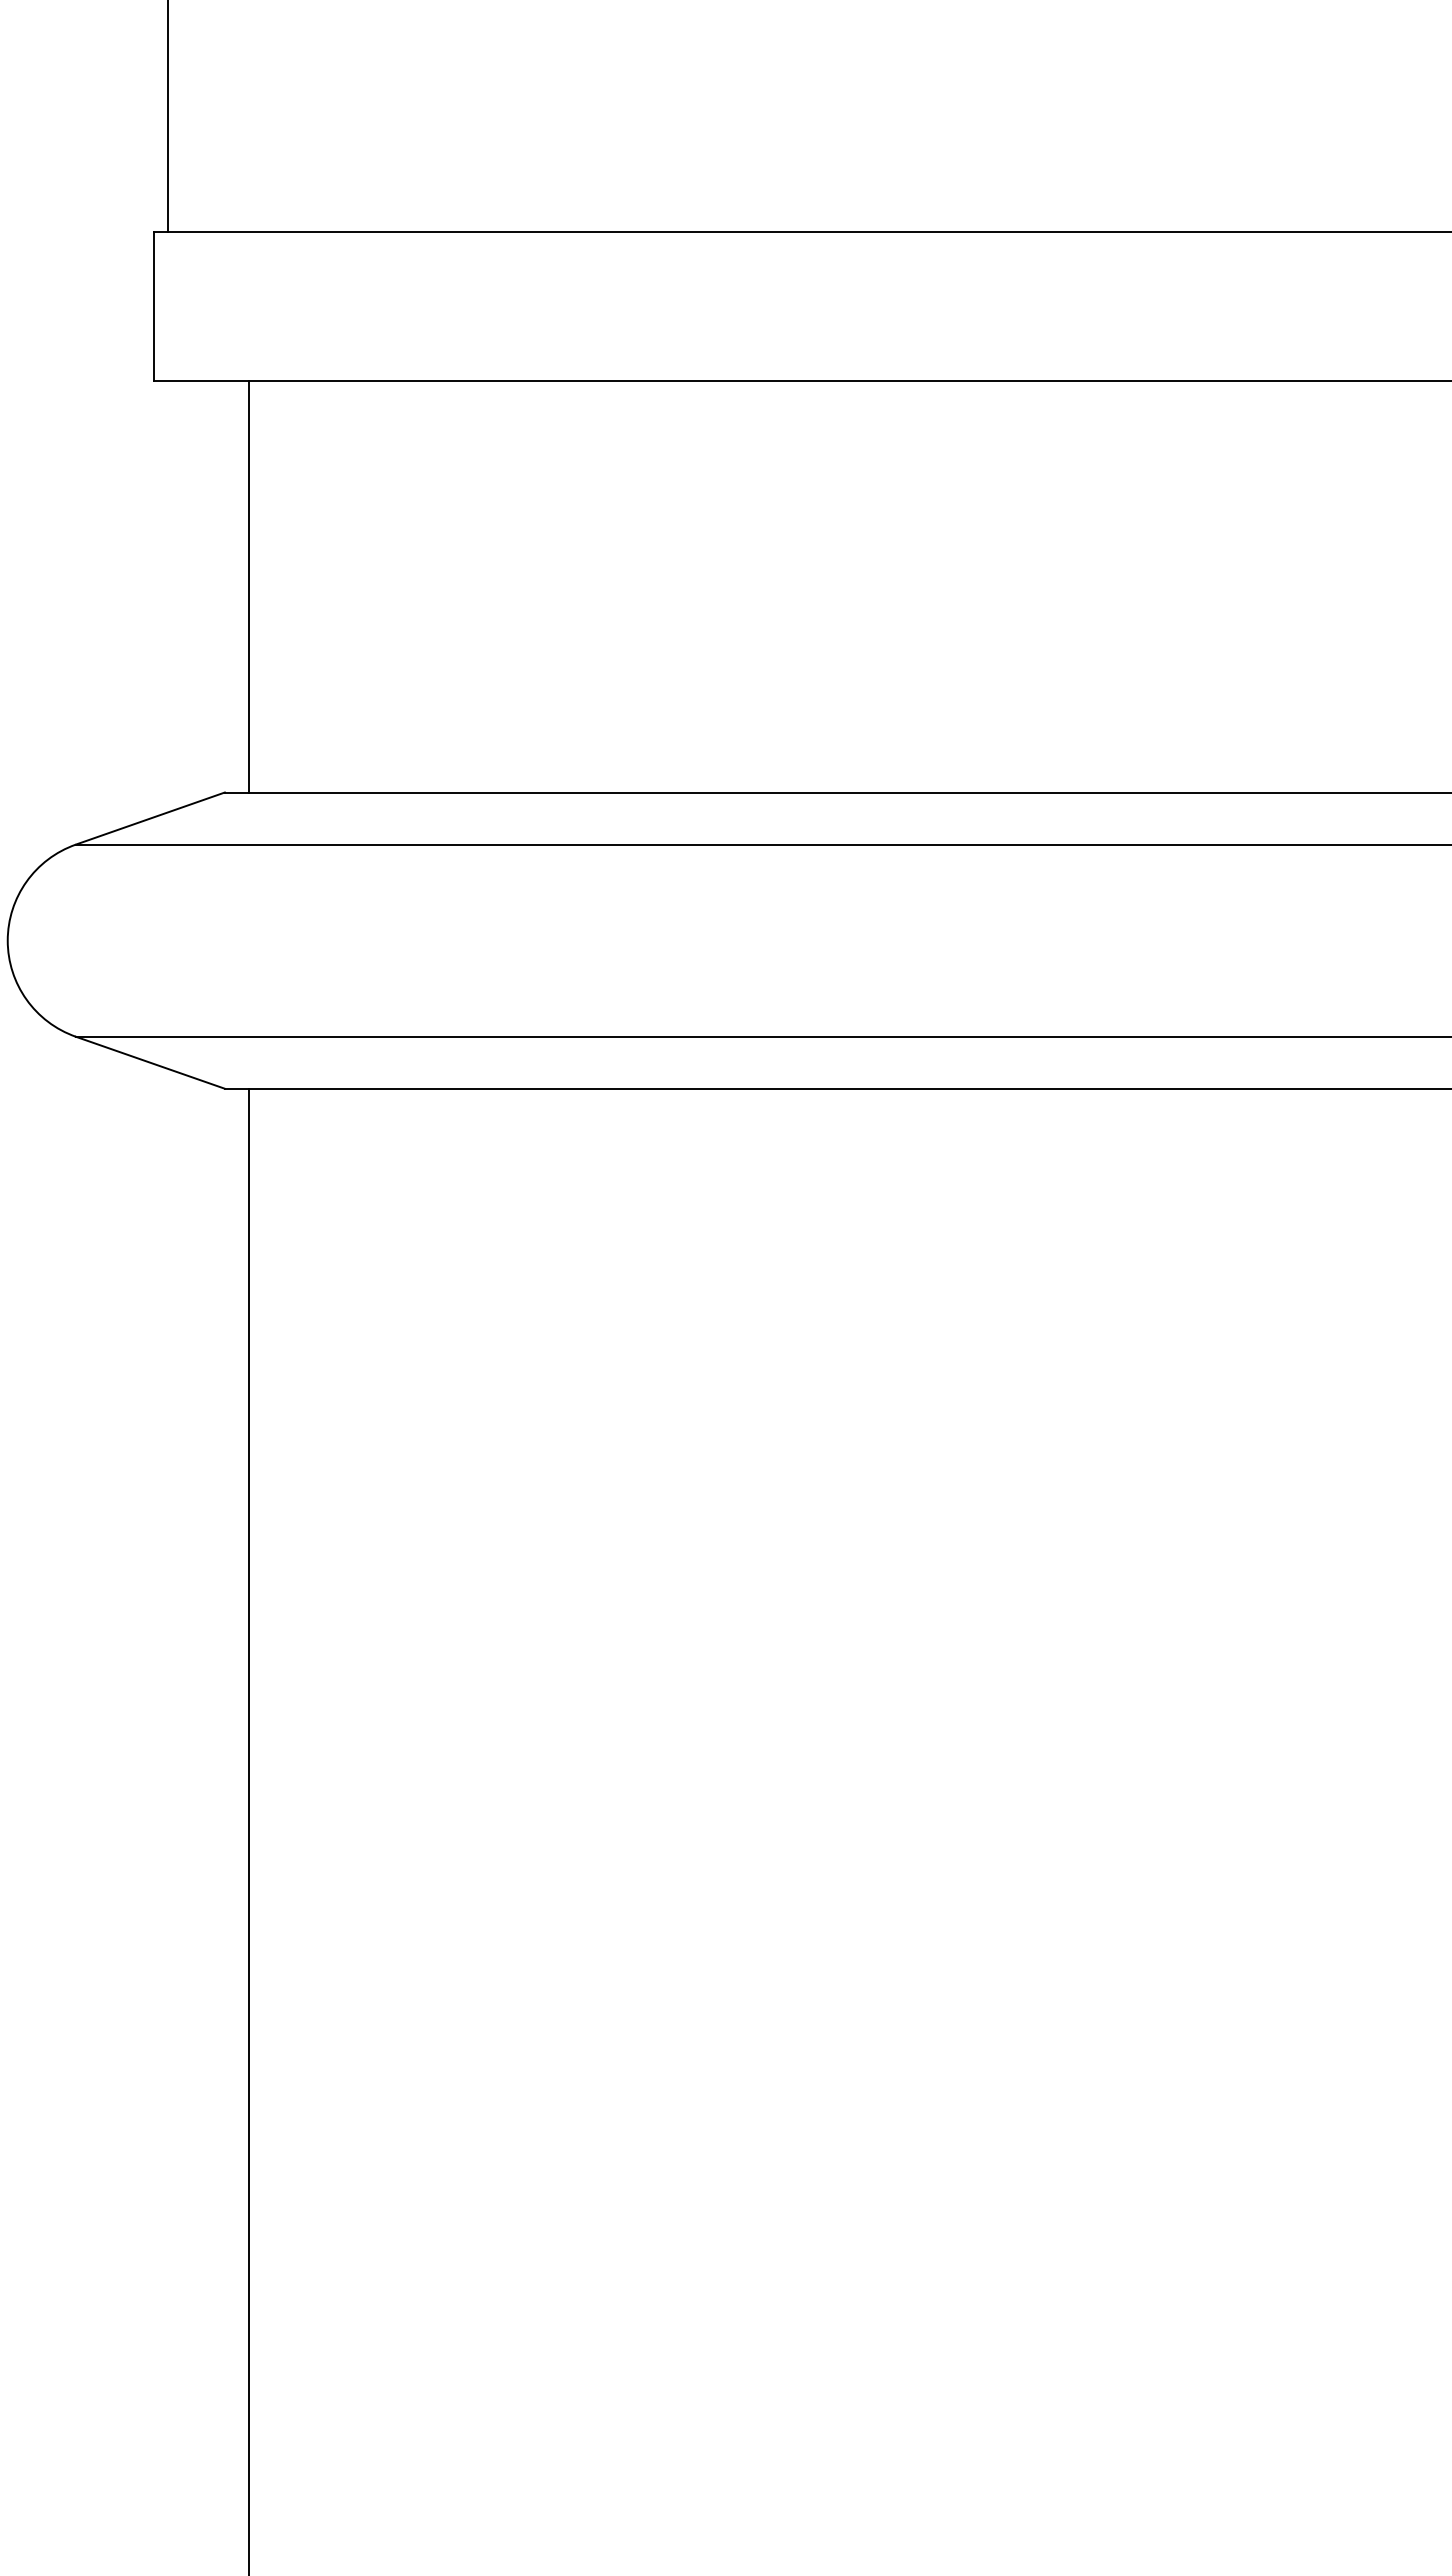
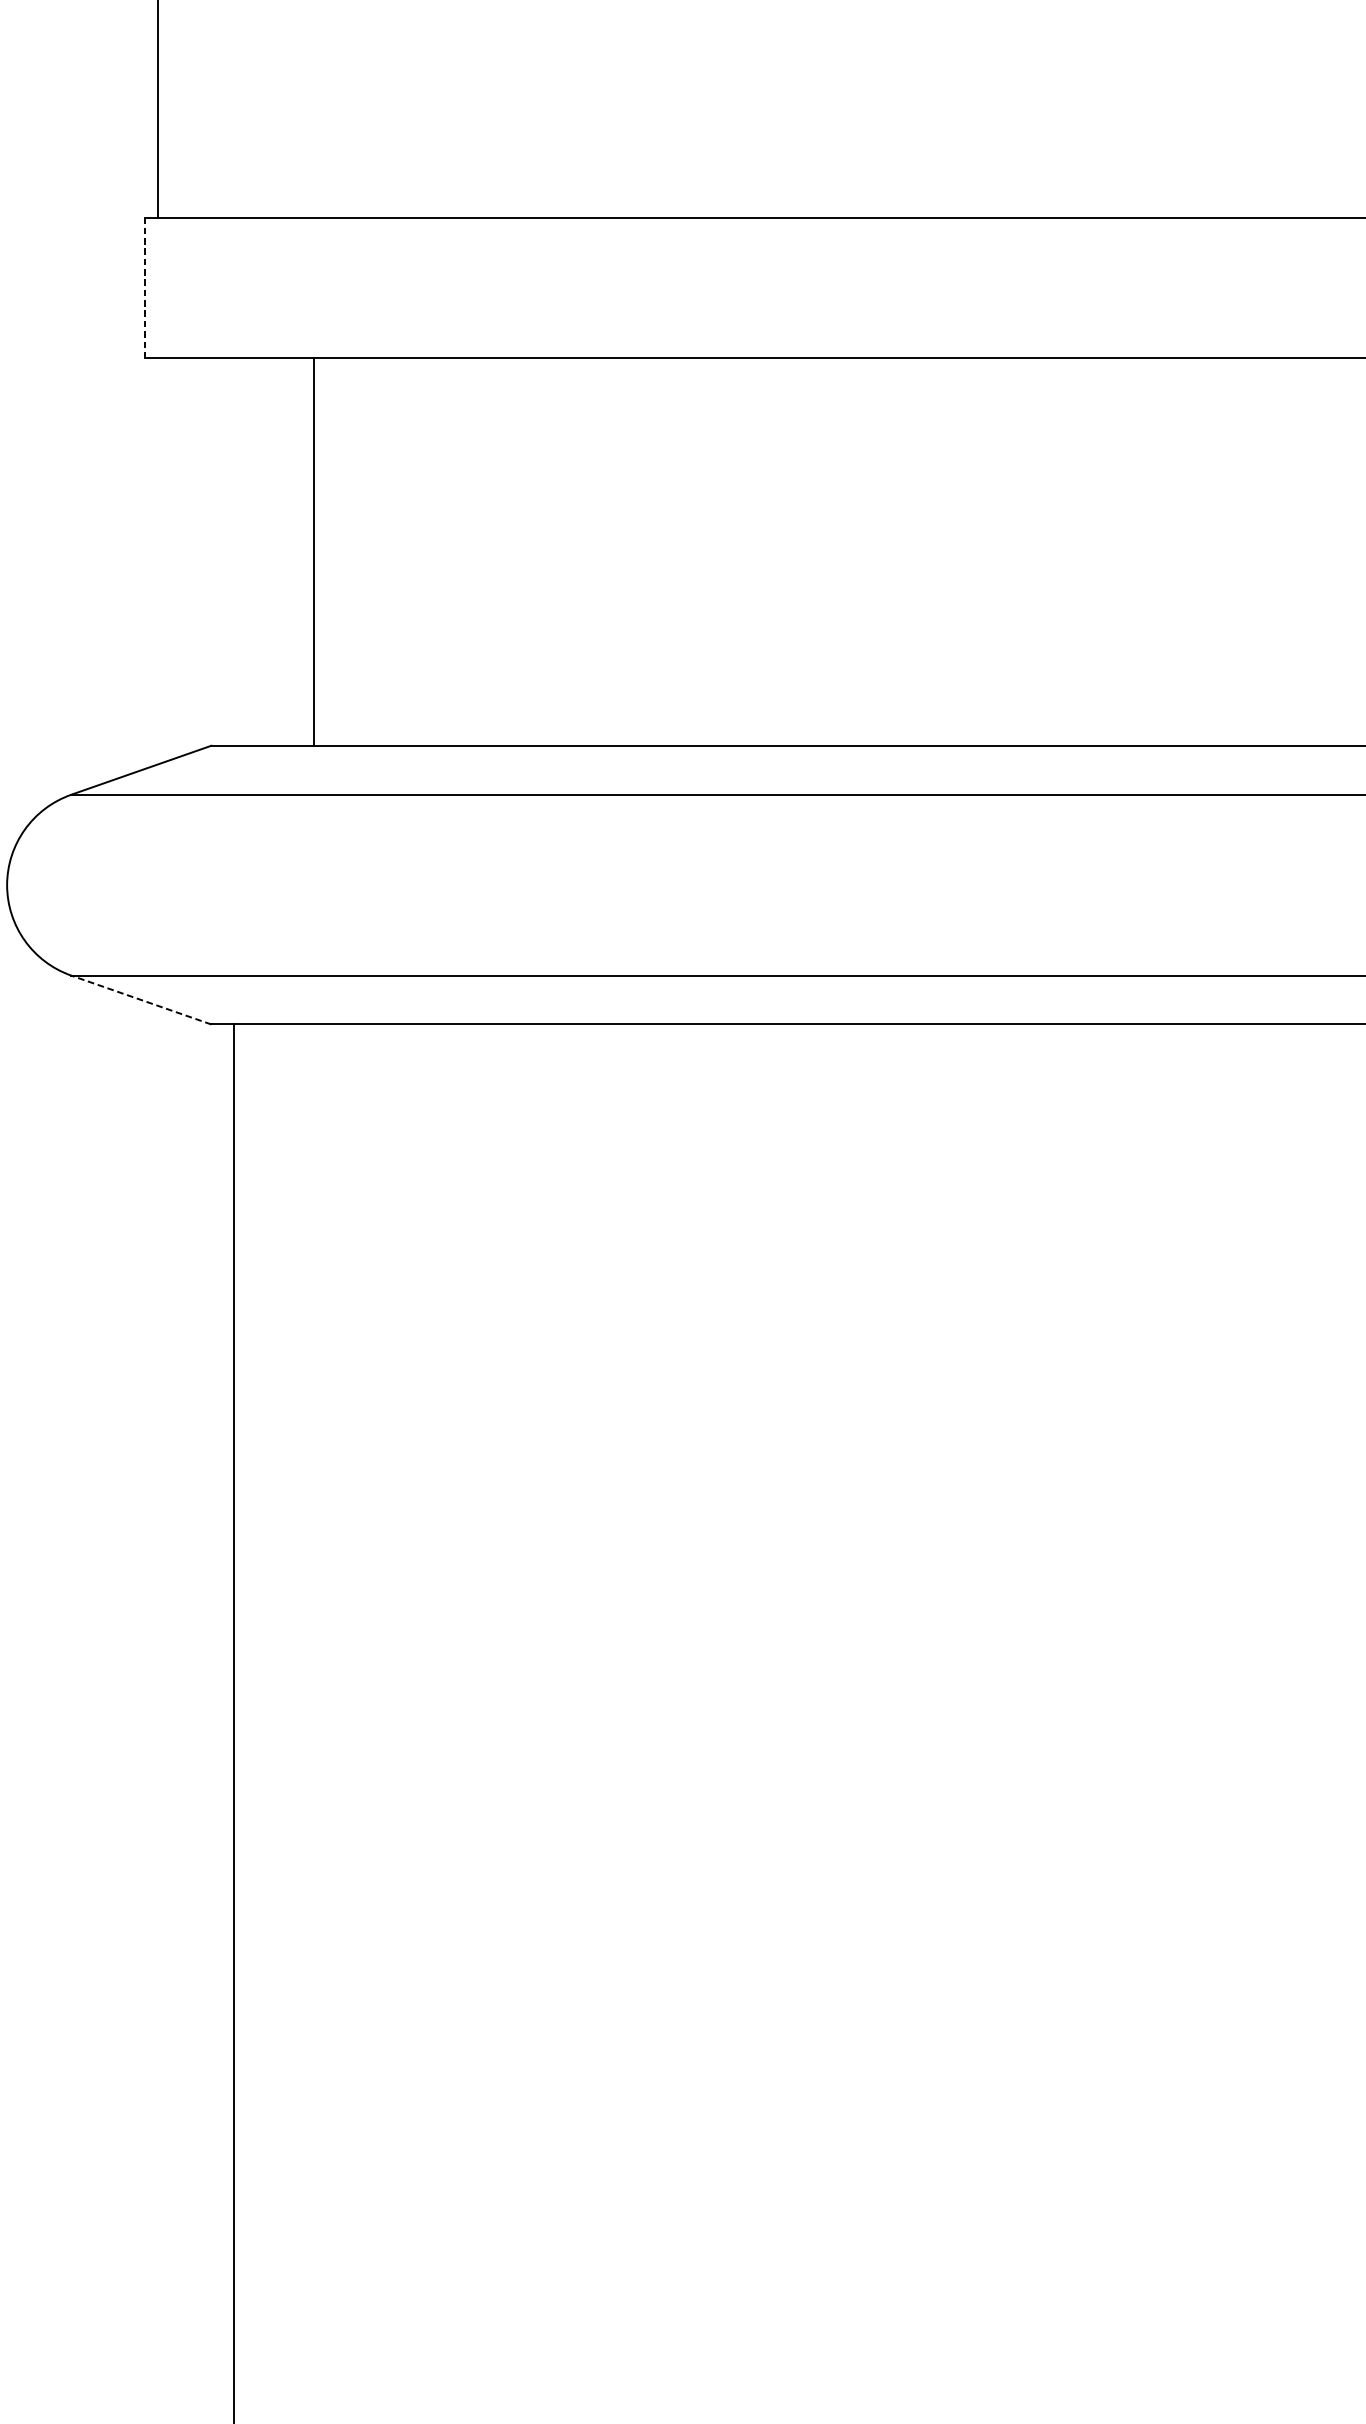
line: (153, 306) -> (144, 288), solid -> dashed
line: (248, 586) -> (313, 551), moved
line: (150, 1062) -> (141, 999), solid -> dashed

